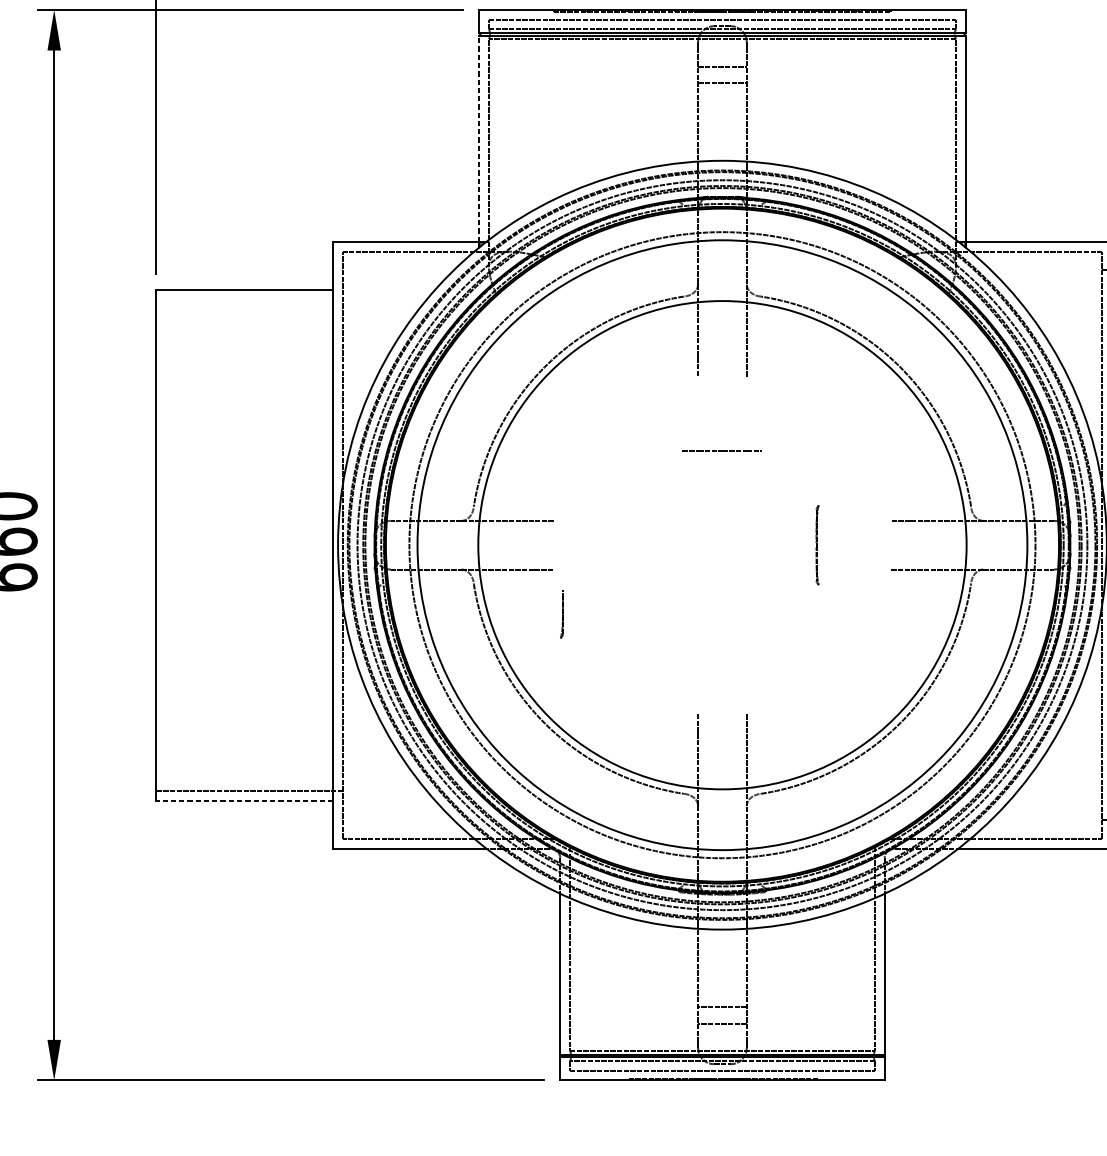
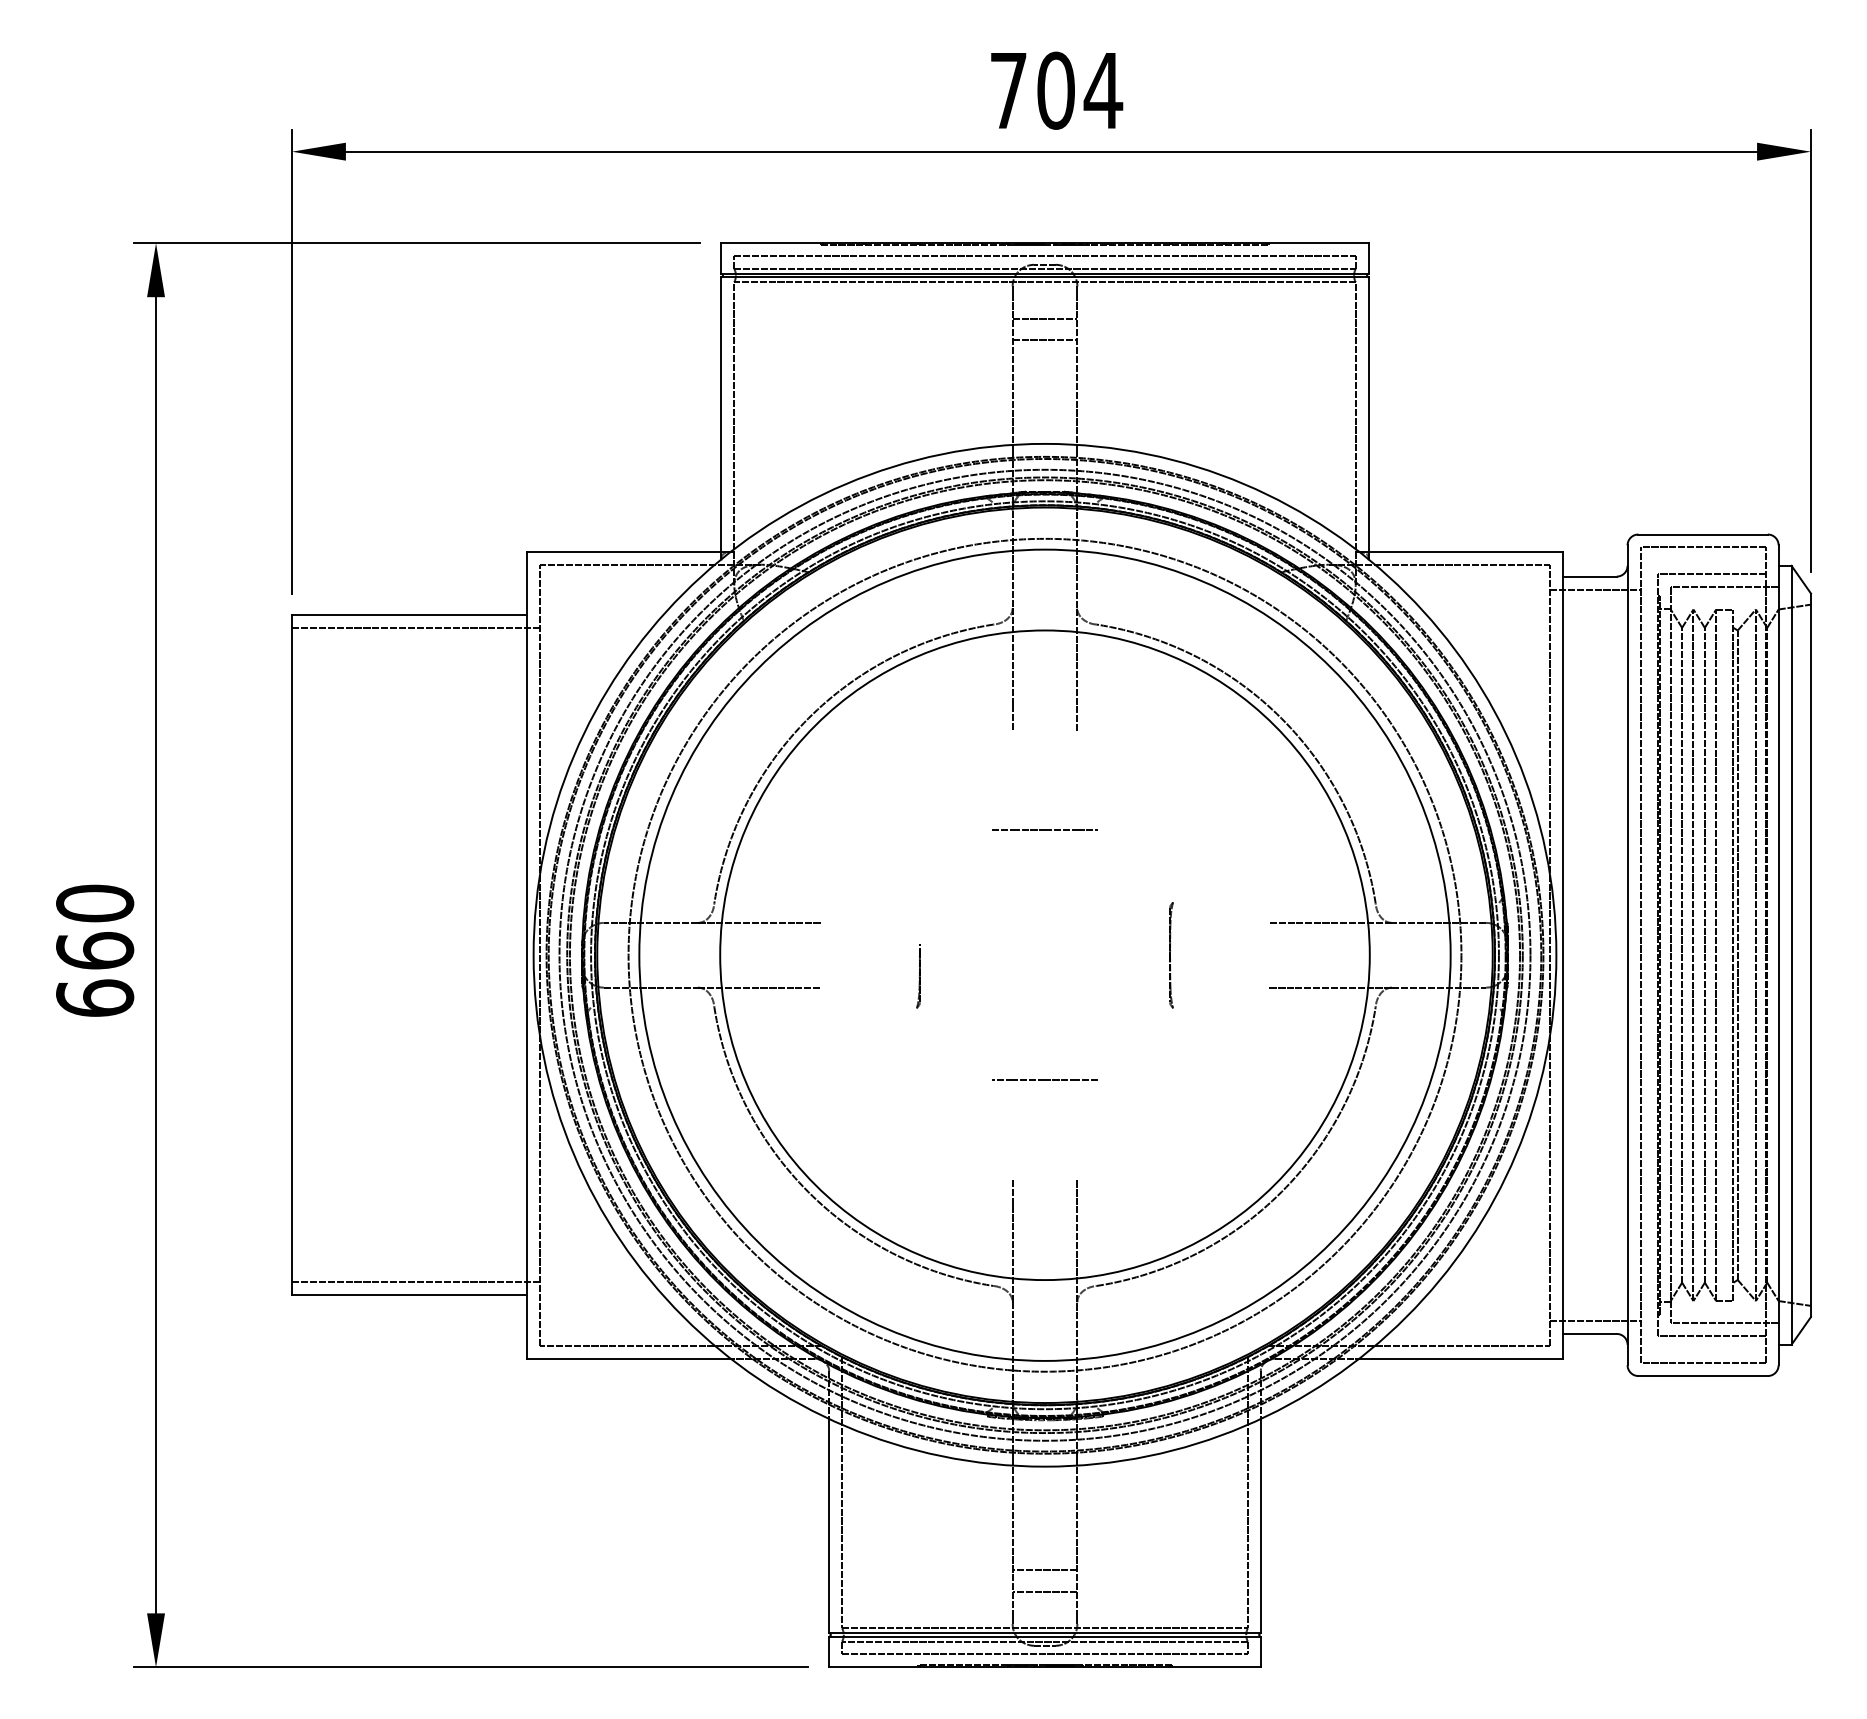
line: (479, 138) -> (721, 414), dashed -> solid
line: (249, 299) -> (415, 628), added
part: (561, 614) -> (918, 976), moved
line: (722, 638) -> (1044, 1079), added
line: (244, 800) -> (409, 1295), dashed -> solid

